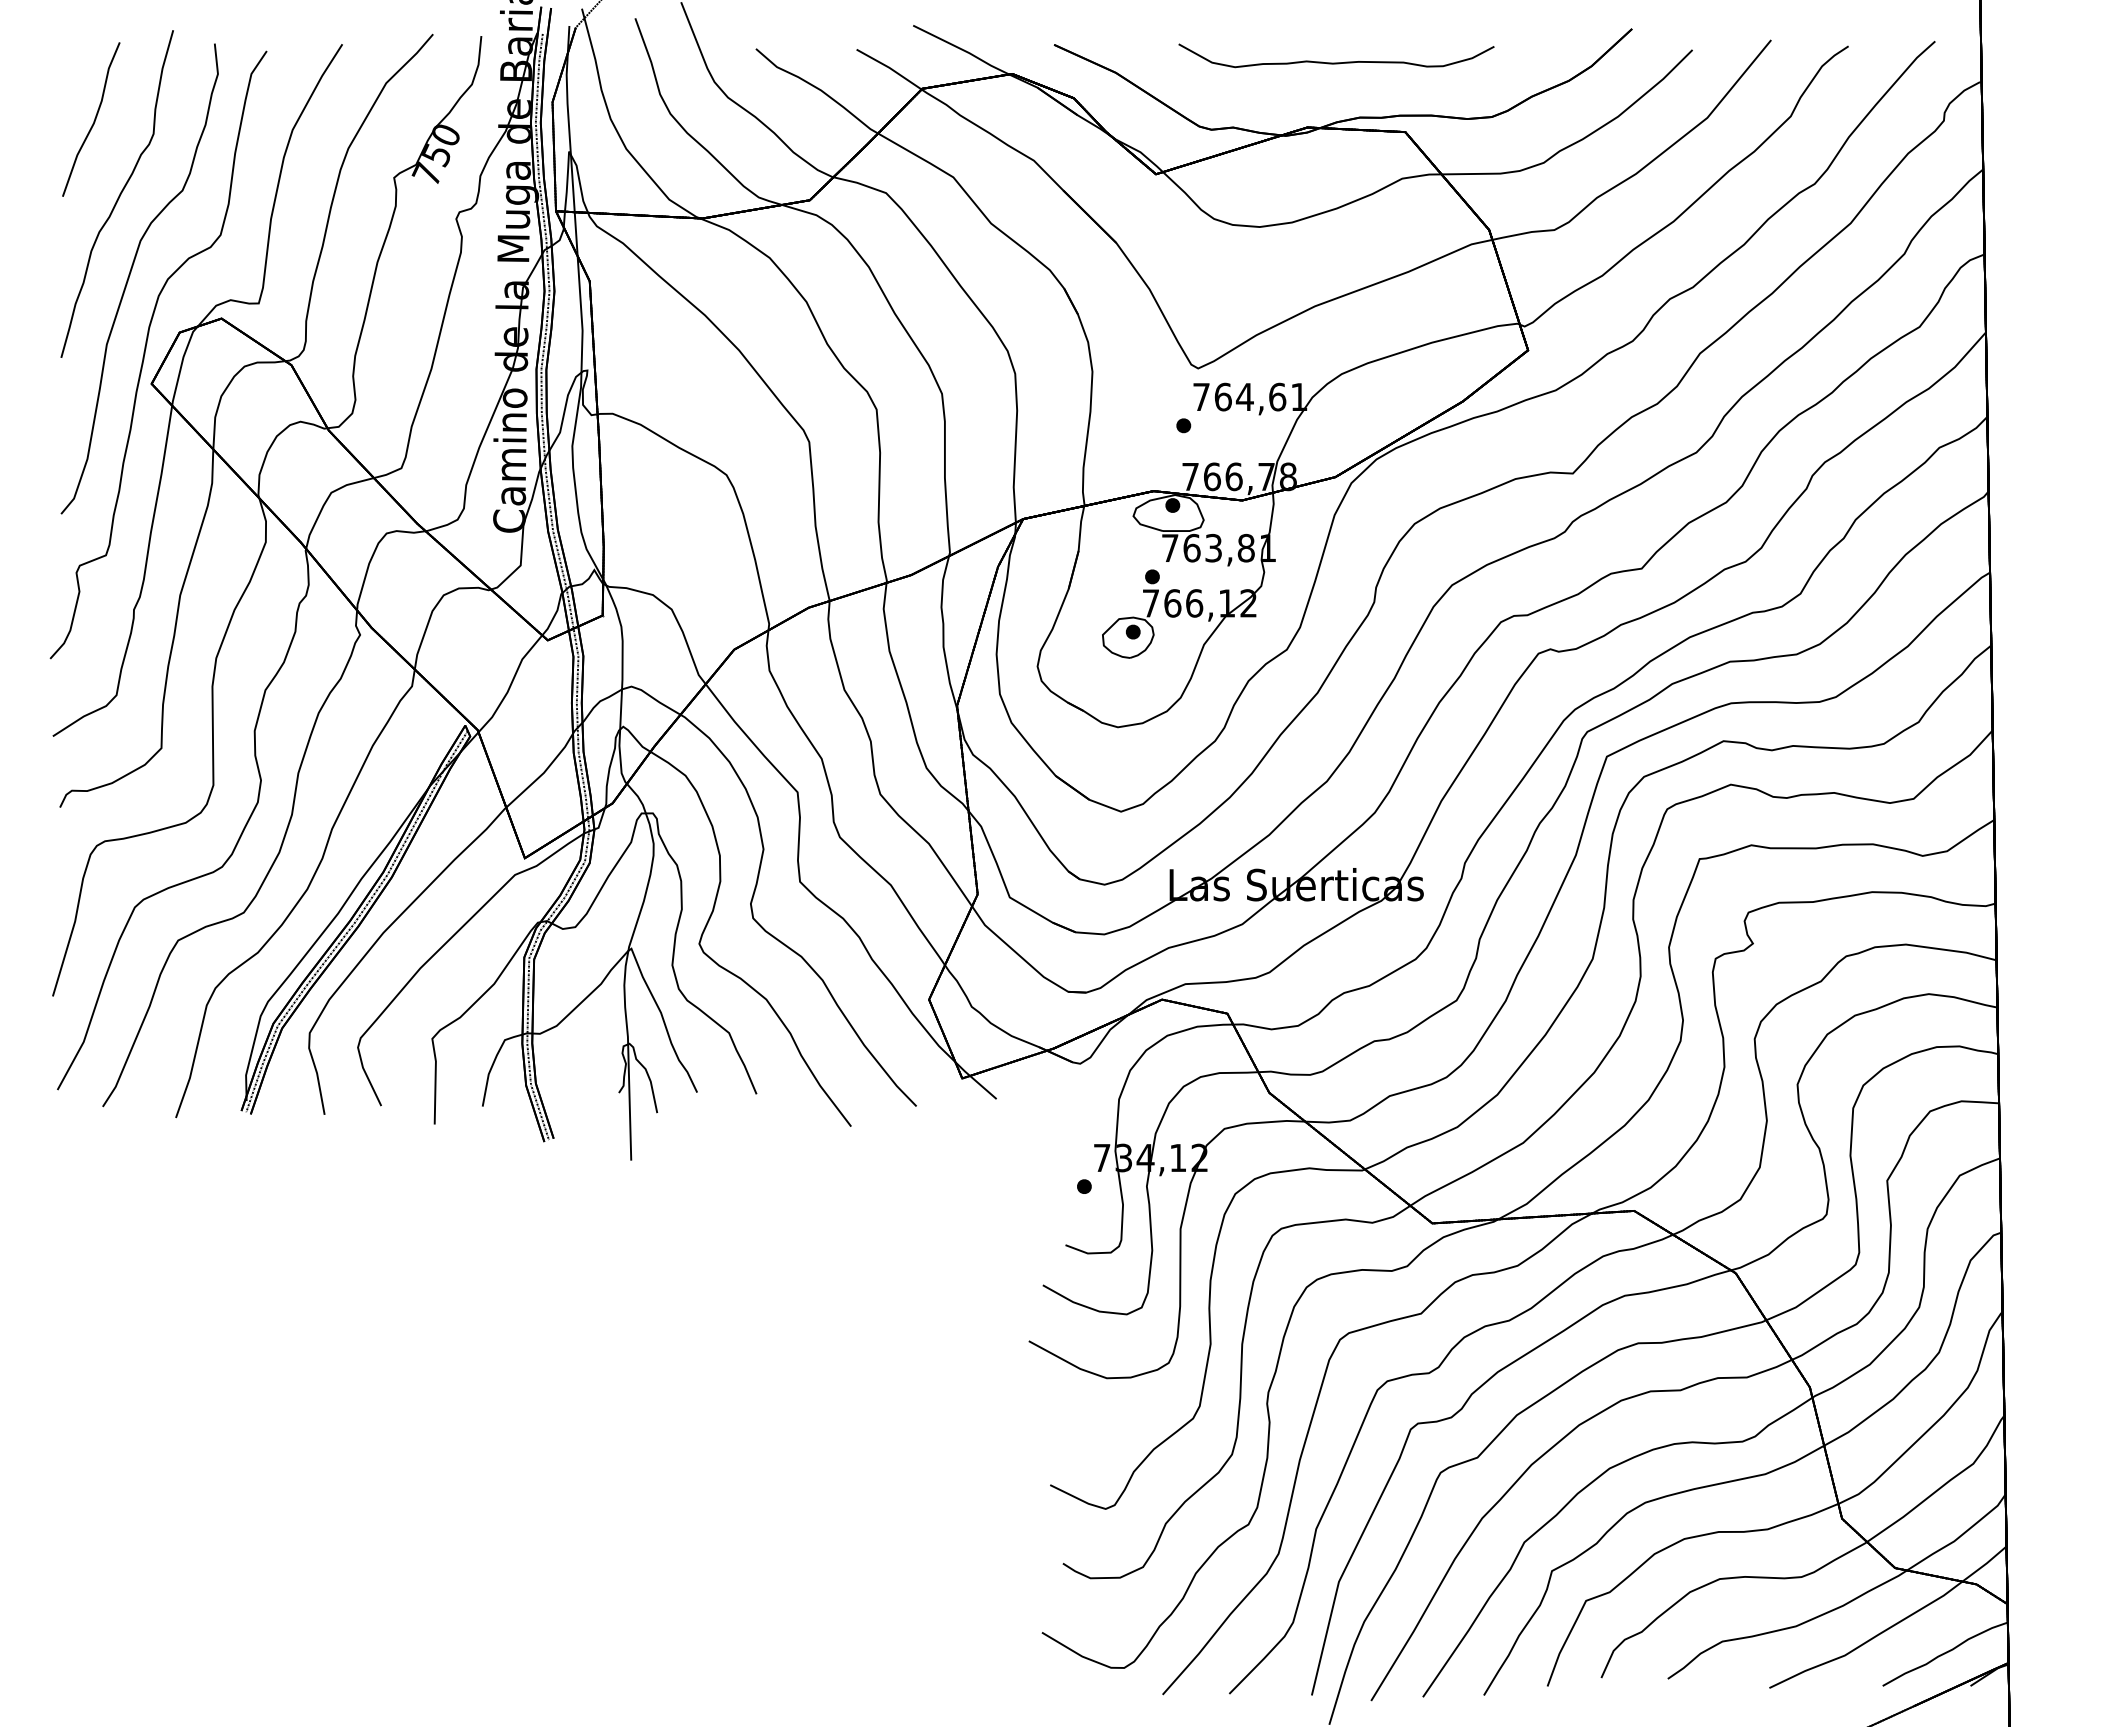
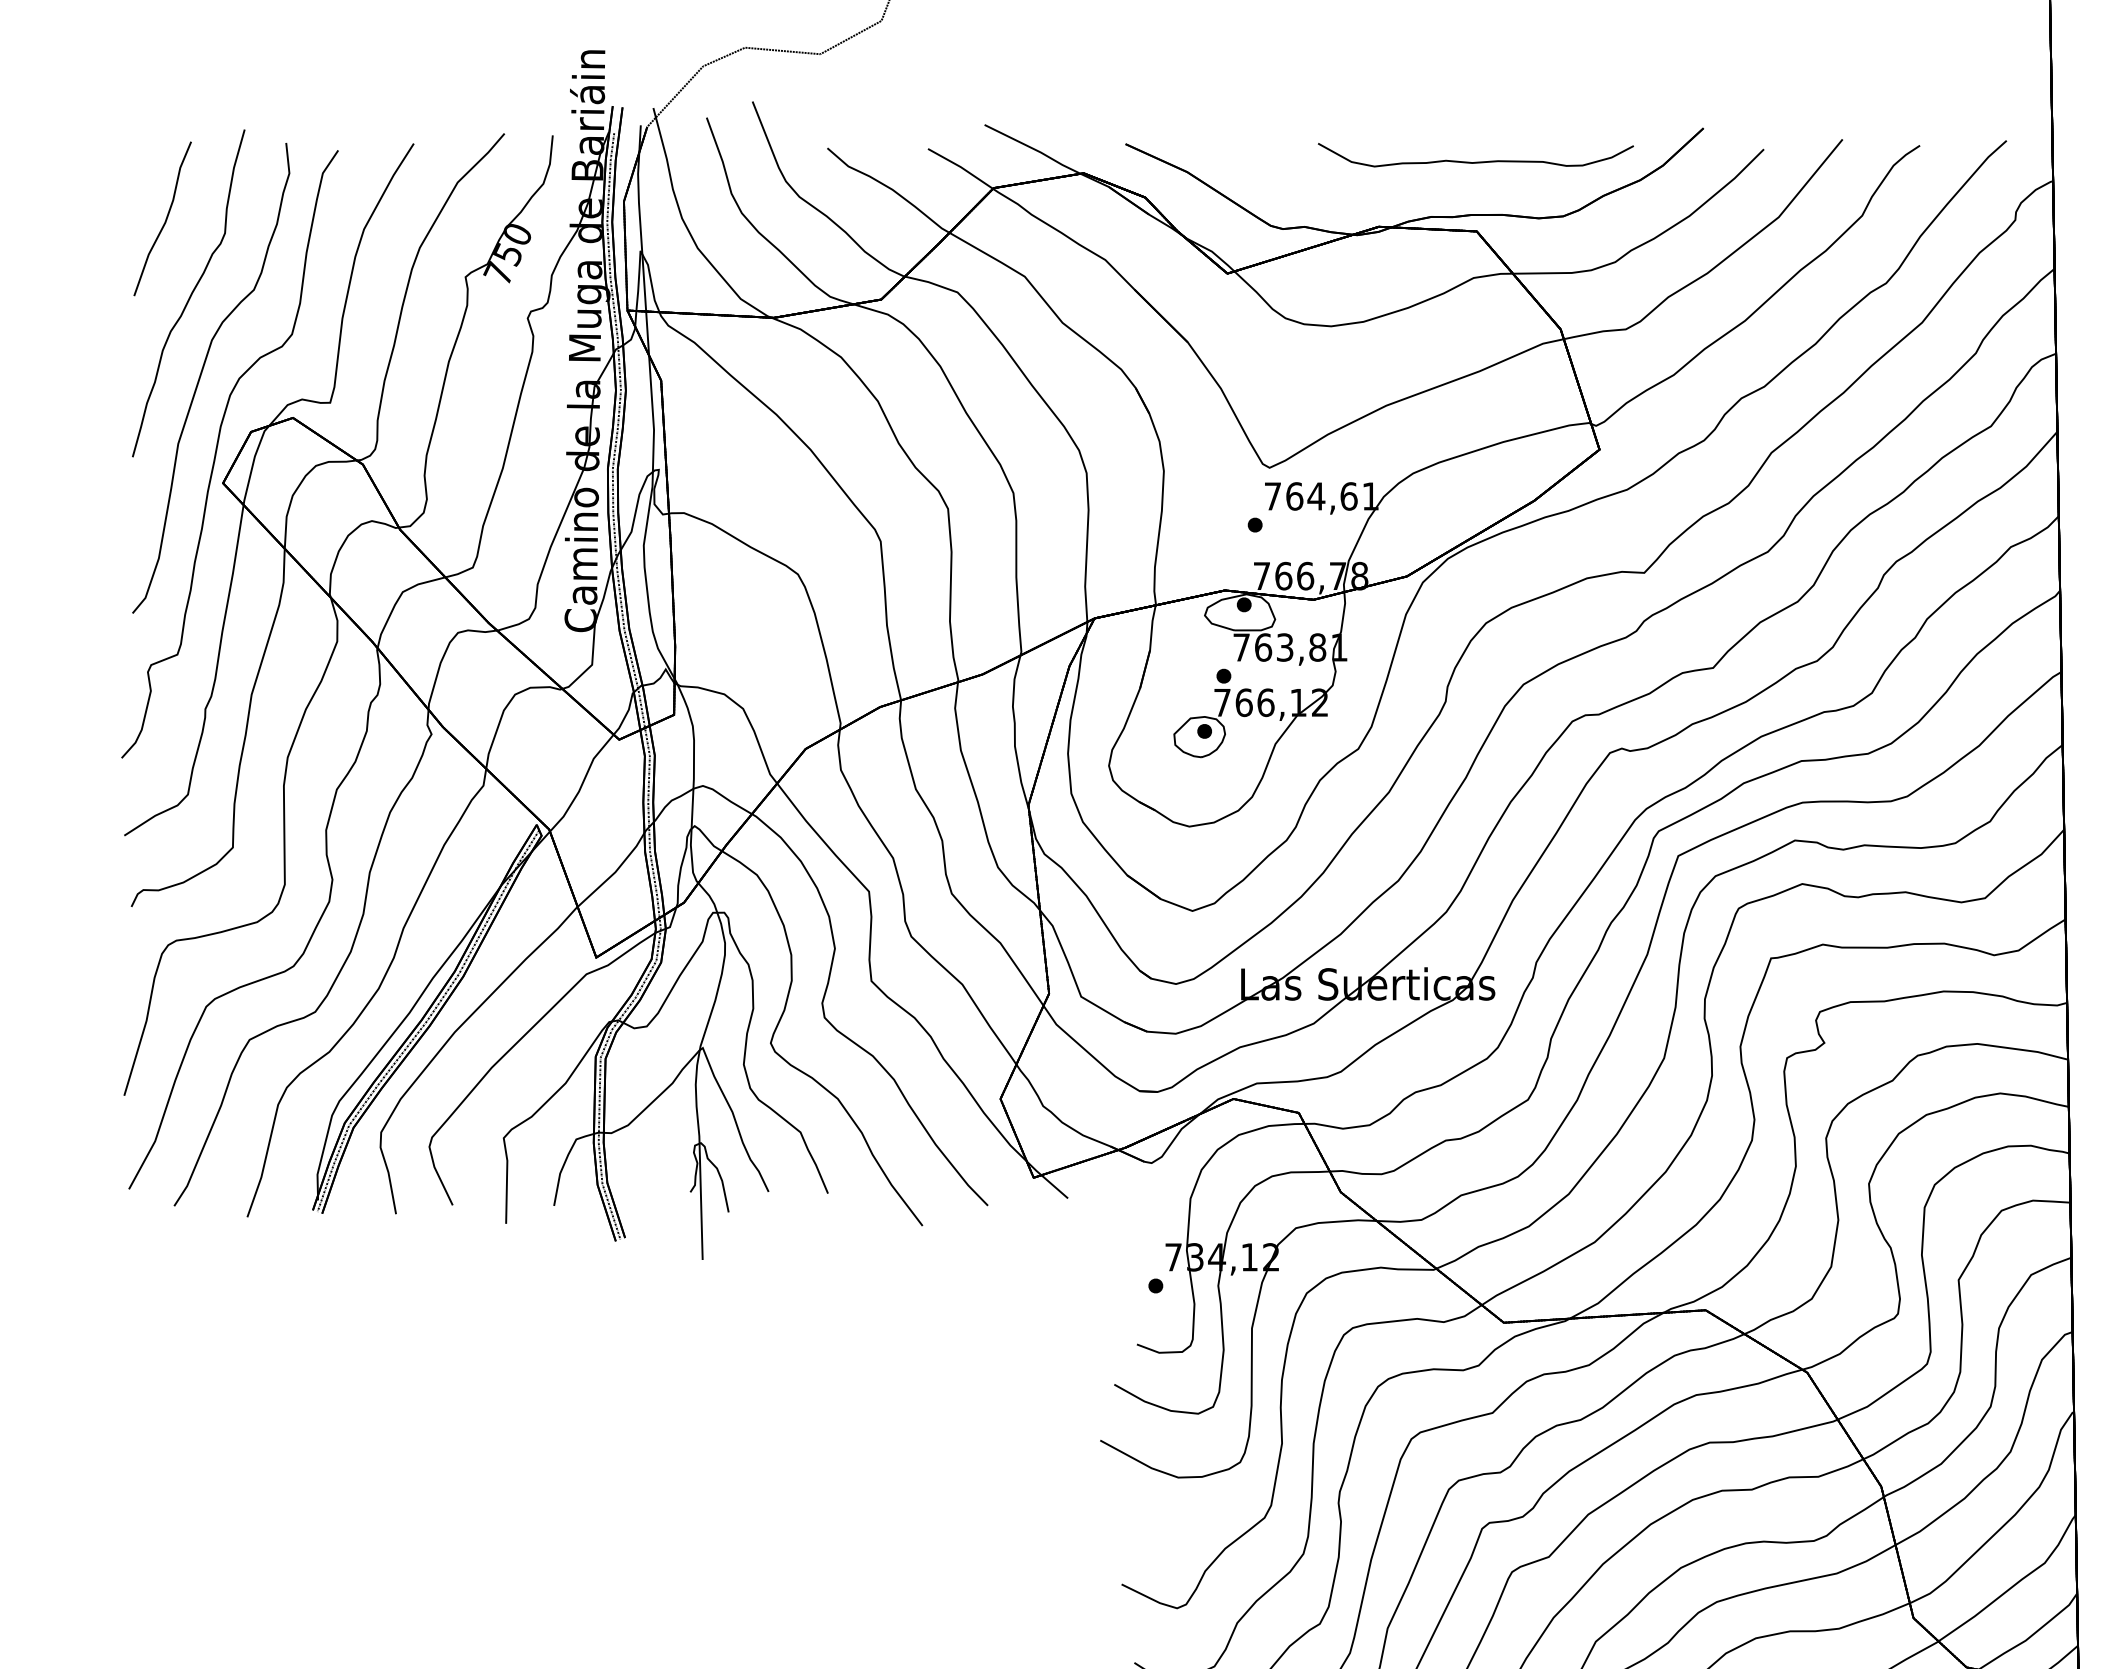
part: (1336, 62) -> (1475, 161), moved

